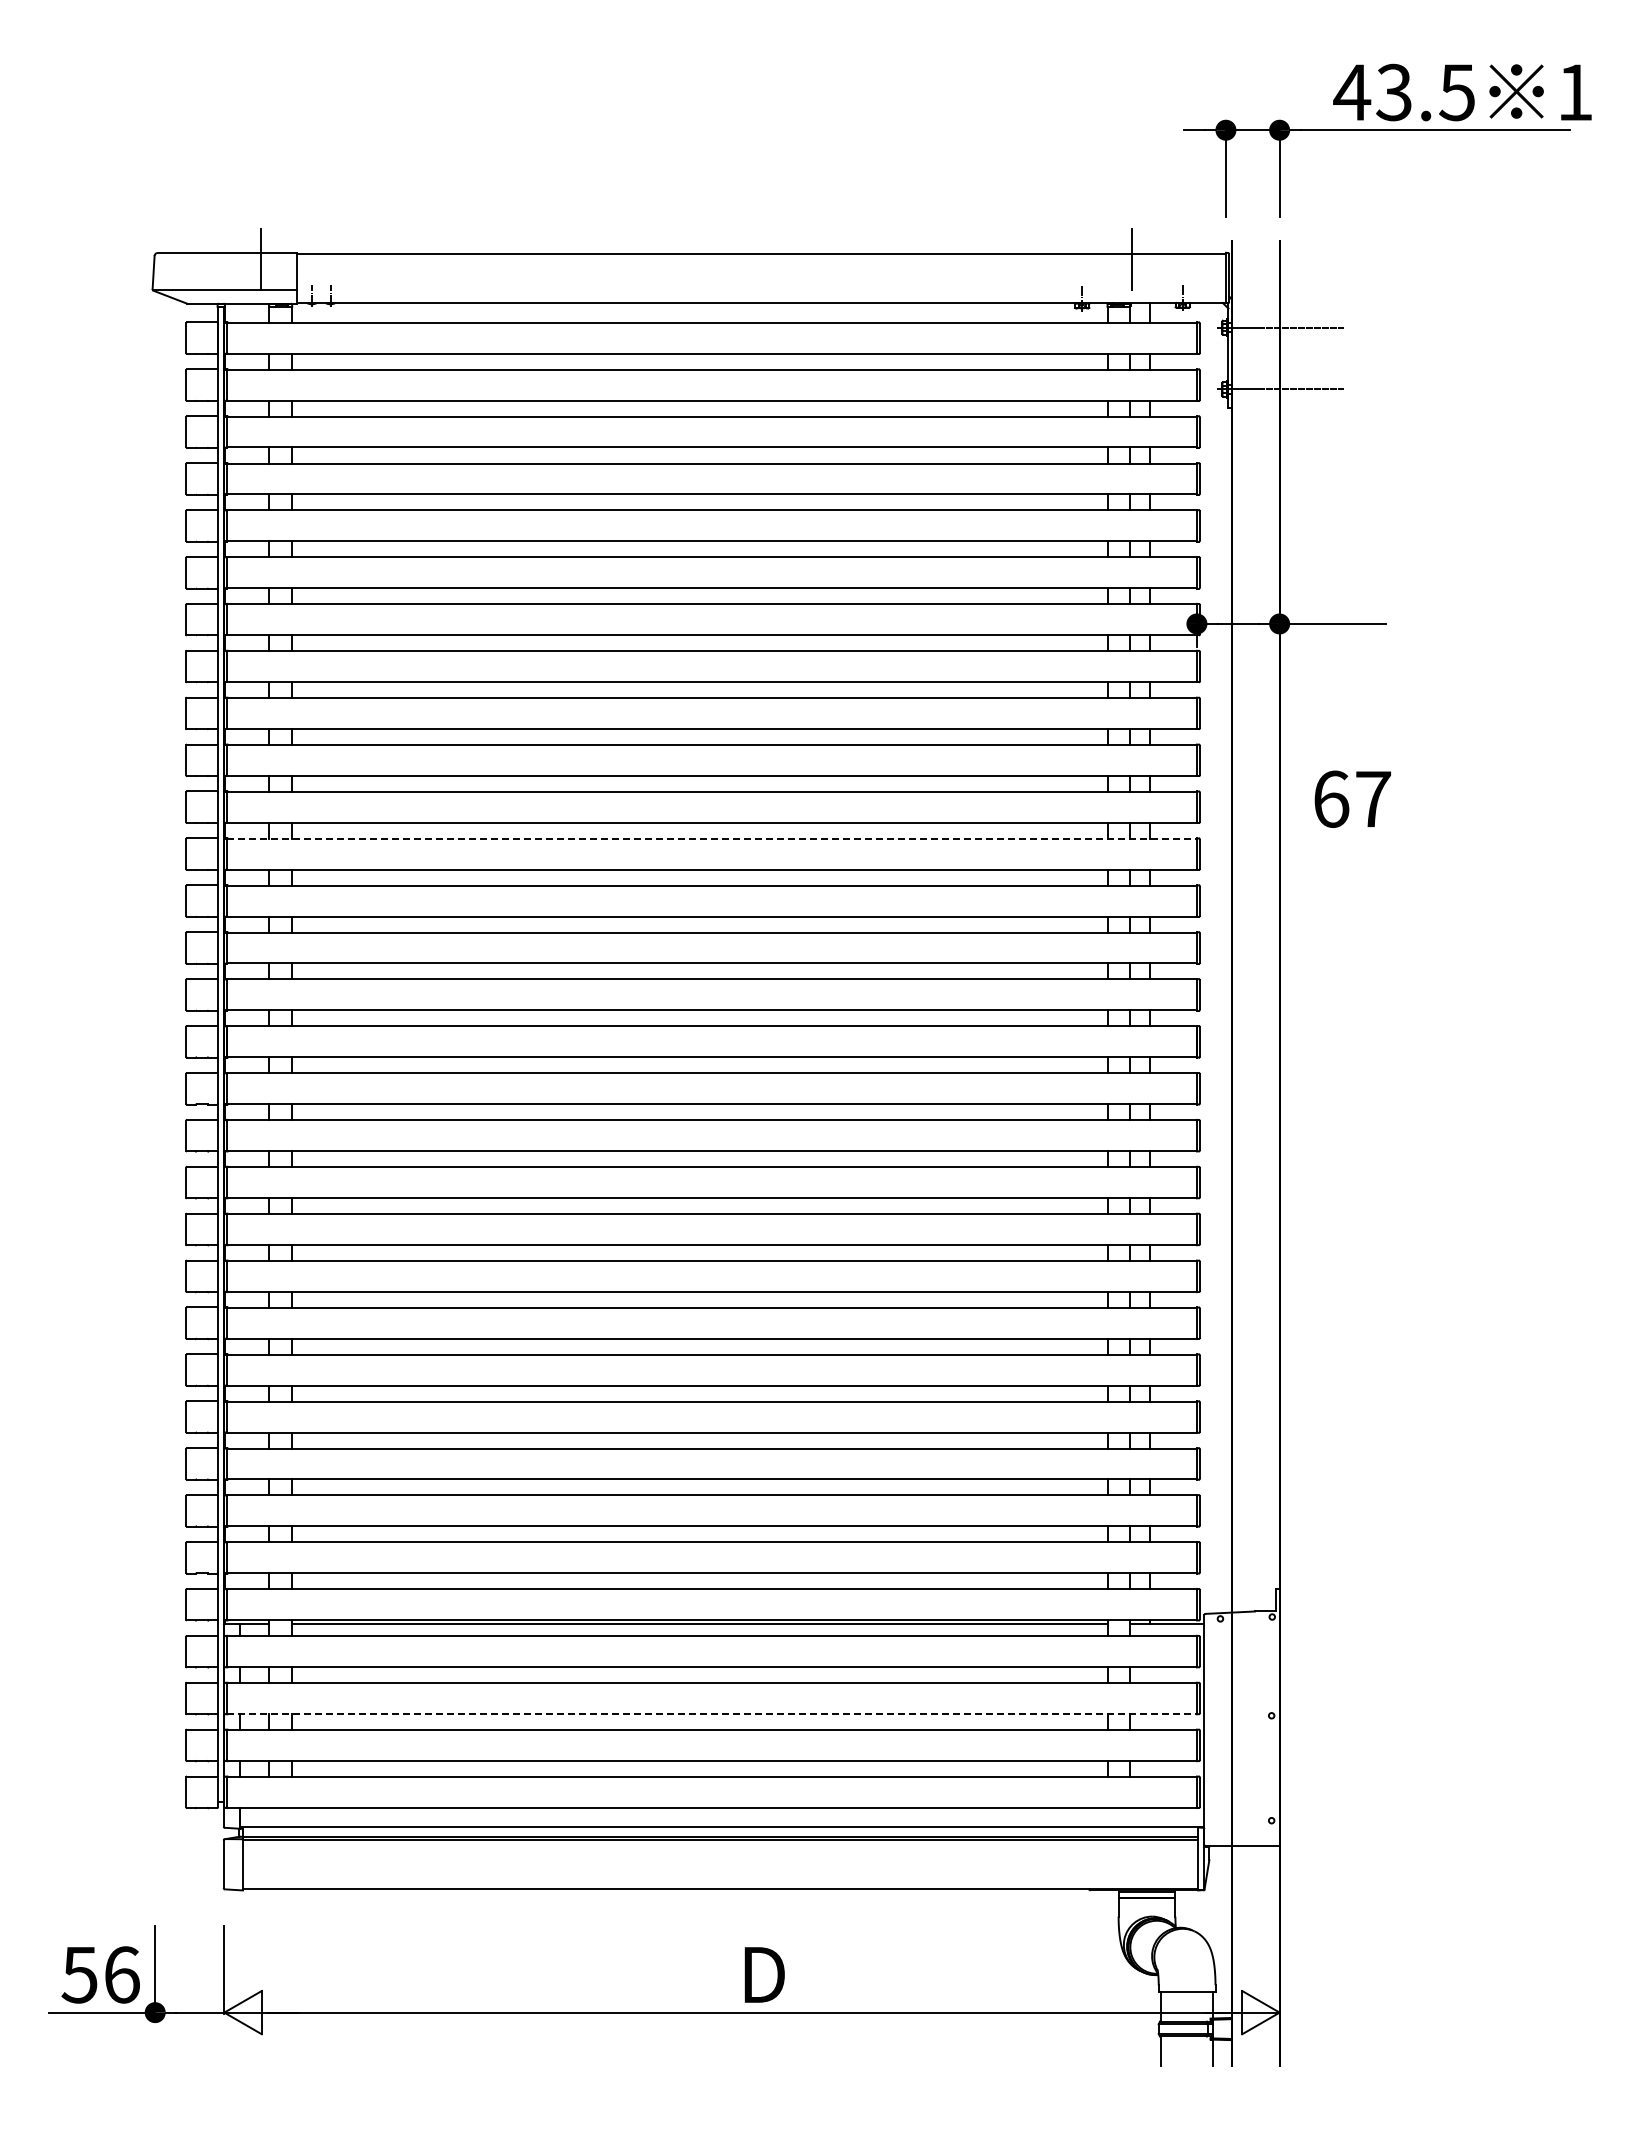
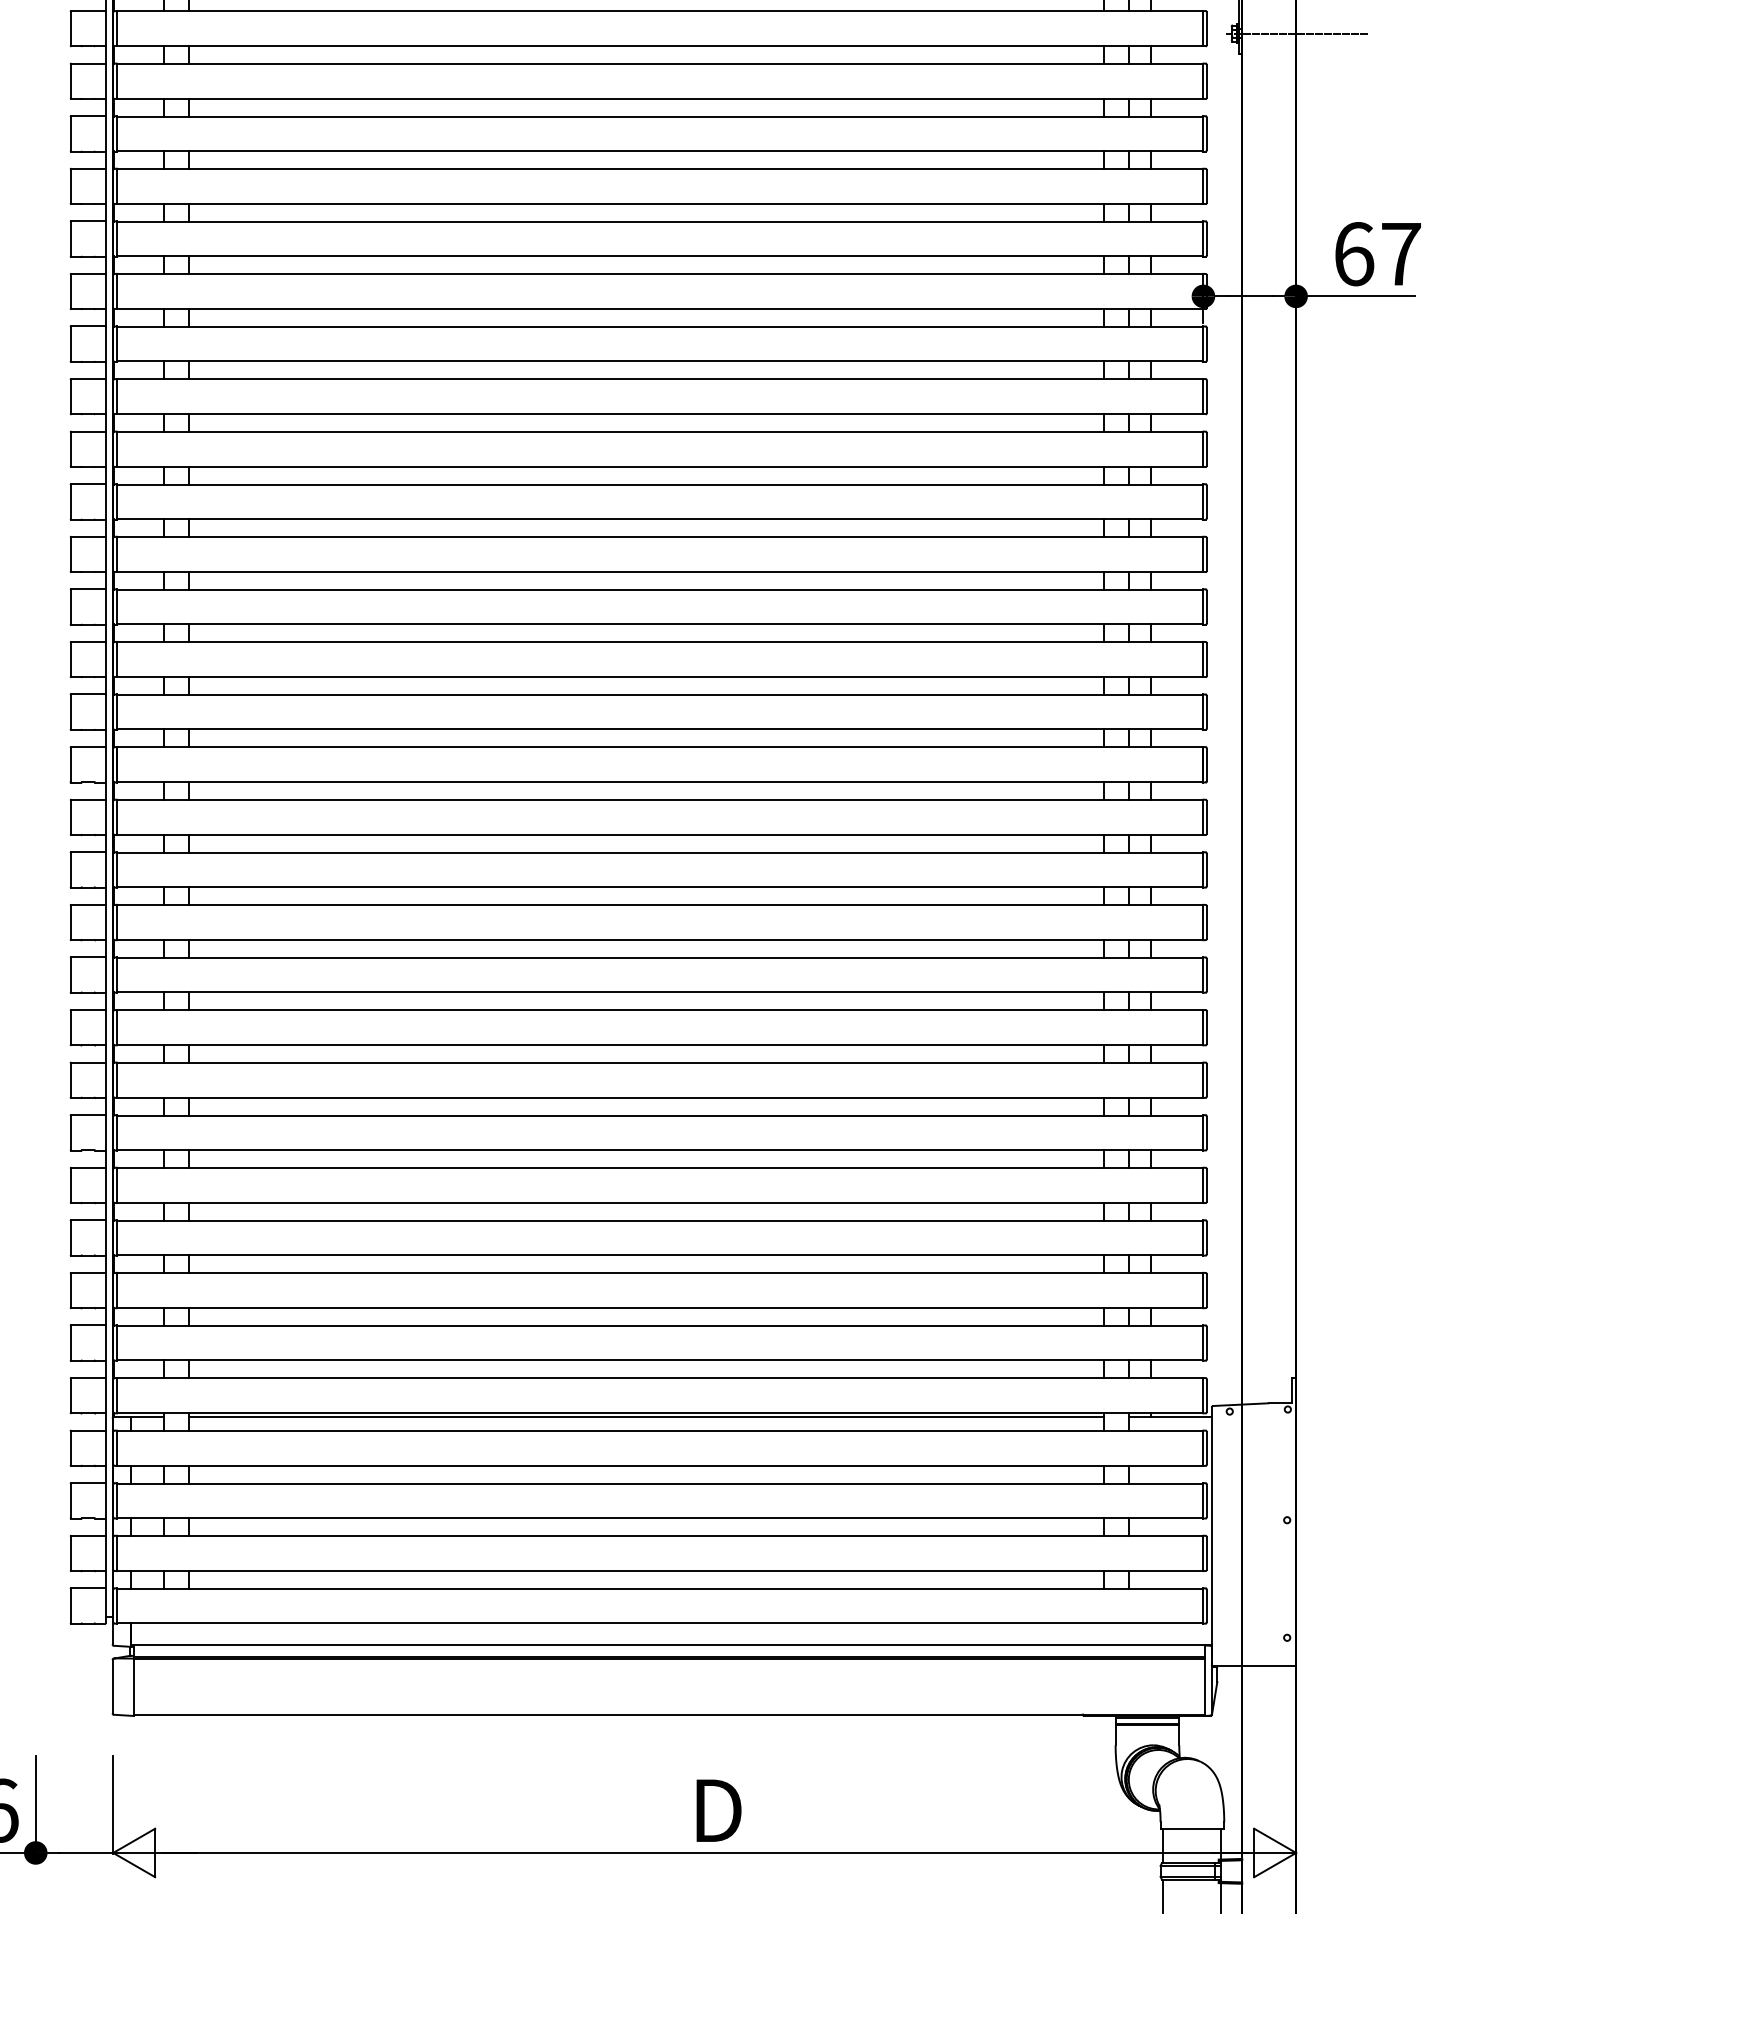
text: (1352, 798) -> (1377, 253), moved
line: (712, 838) -> (660, 536), dashed -> solid
line: (712, 1713) -> (660, 1517), dashed -> solid

